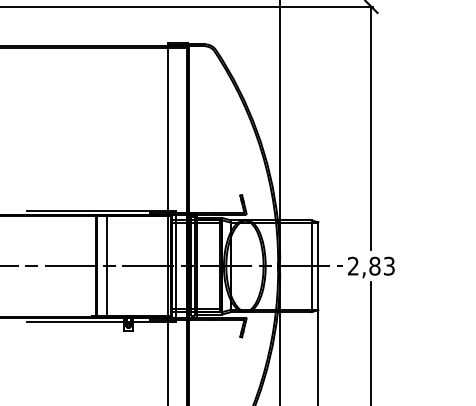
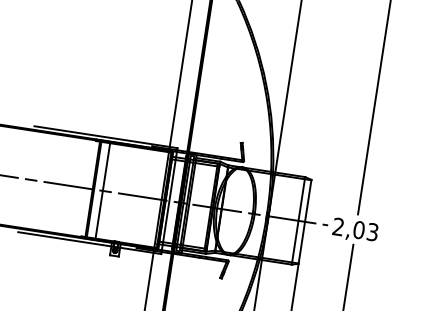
text: (374, 266) -> (358, 230), 2,83 -> 2,03

